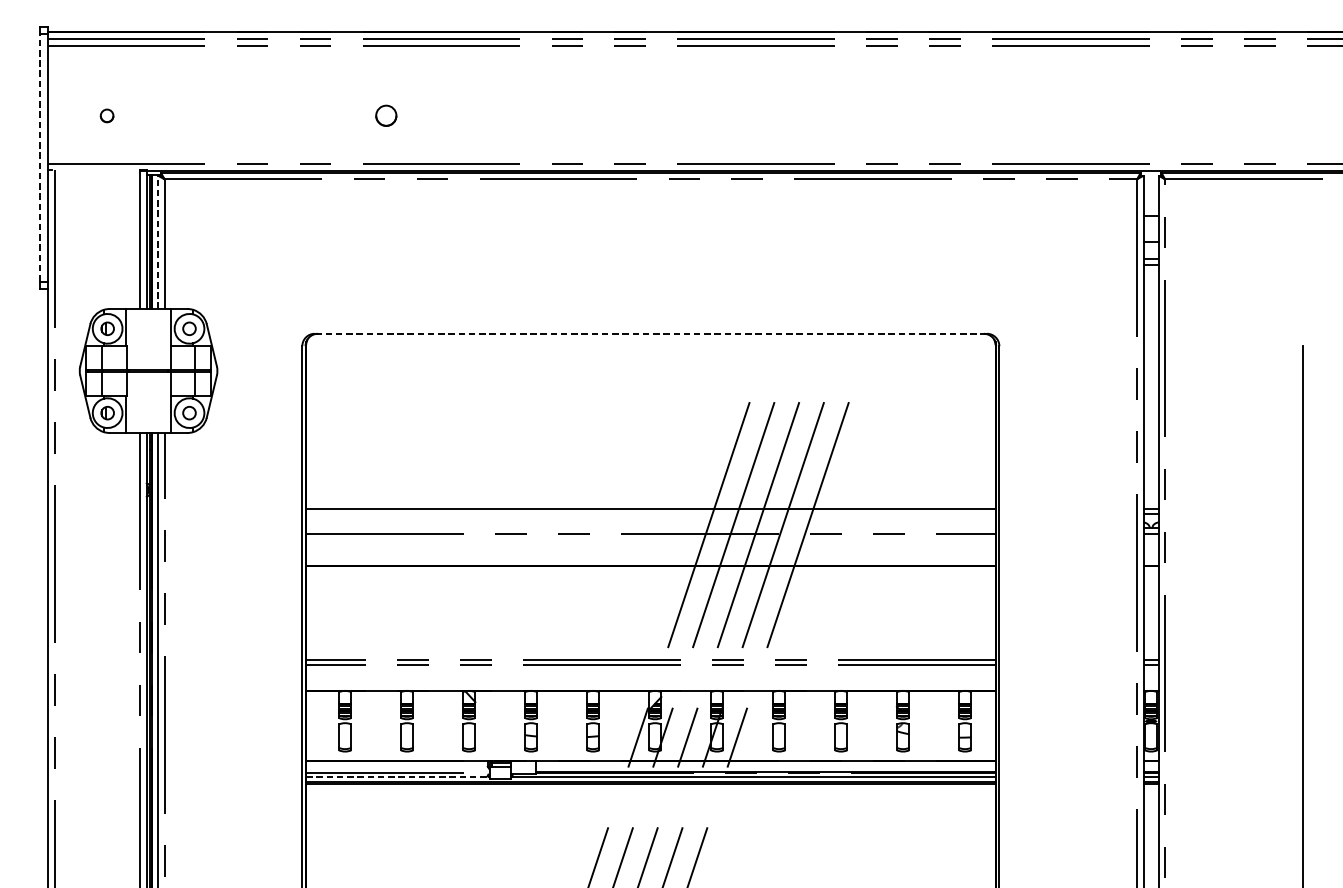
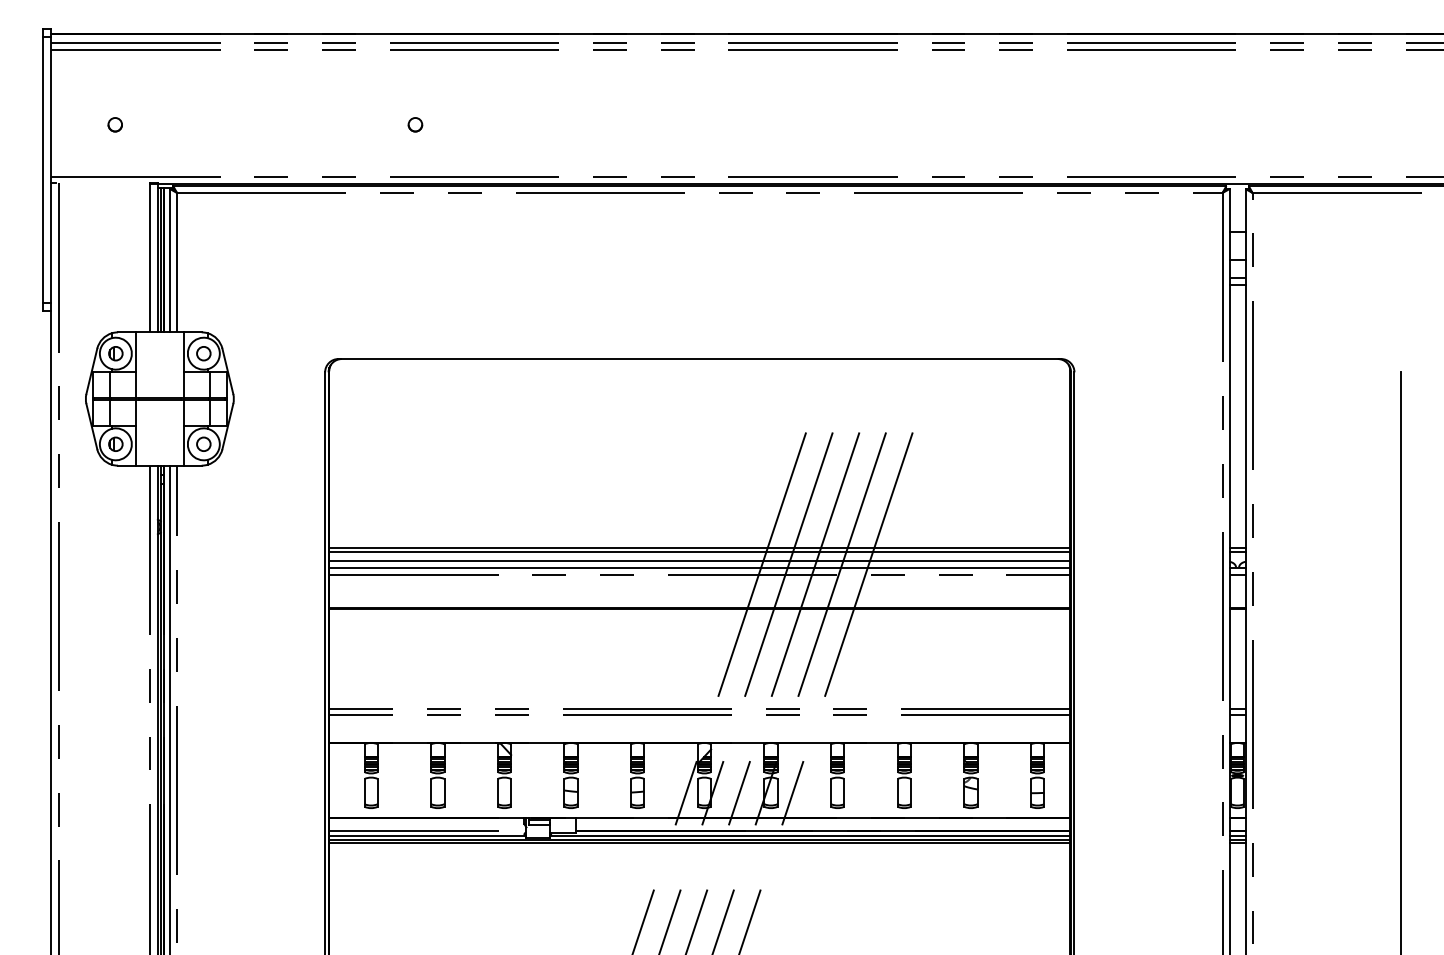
part: (386, 115) -> (415, 124), size x0.62
line: (40, 157) -> (43, 169), dashed -> solid
line: (158, 242) -> (170, 260), dashed -> solid
line: (650, 334) -> (699, 359), dashed -> solid
line: (650, 513) -> (699, 552), added
line: (650, 521) -> (699, 560), added
line: (650, 527) -> (699, 567), added
line: (397, 777) -> (427, 835), dashed -> solid

